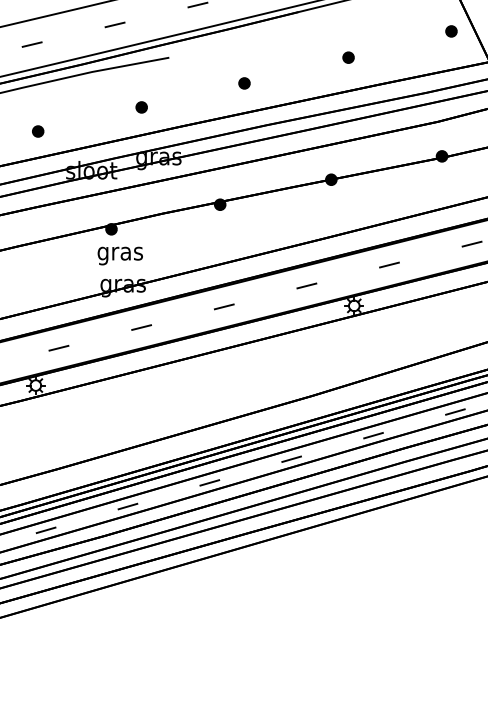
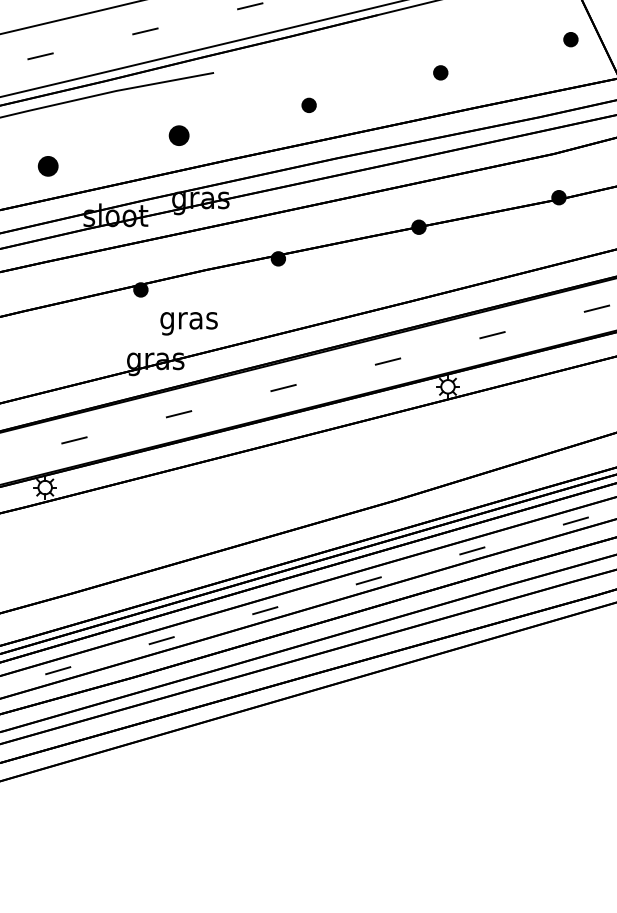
part: (141, 107) -> (178, 135), size x1.4
part: (37, 130) -> (47, 165), size x1.4
text: (119, 255) -> (188, 323), moved

